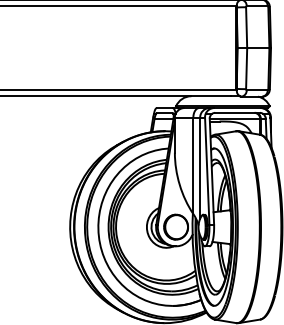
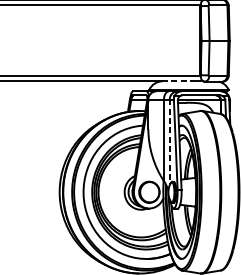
line: (211, 96) -> (179, 81), solid -> dashed
line: (200, 168) -> (170, 142), solid -> dashed

